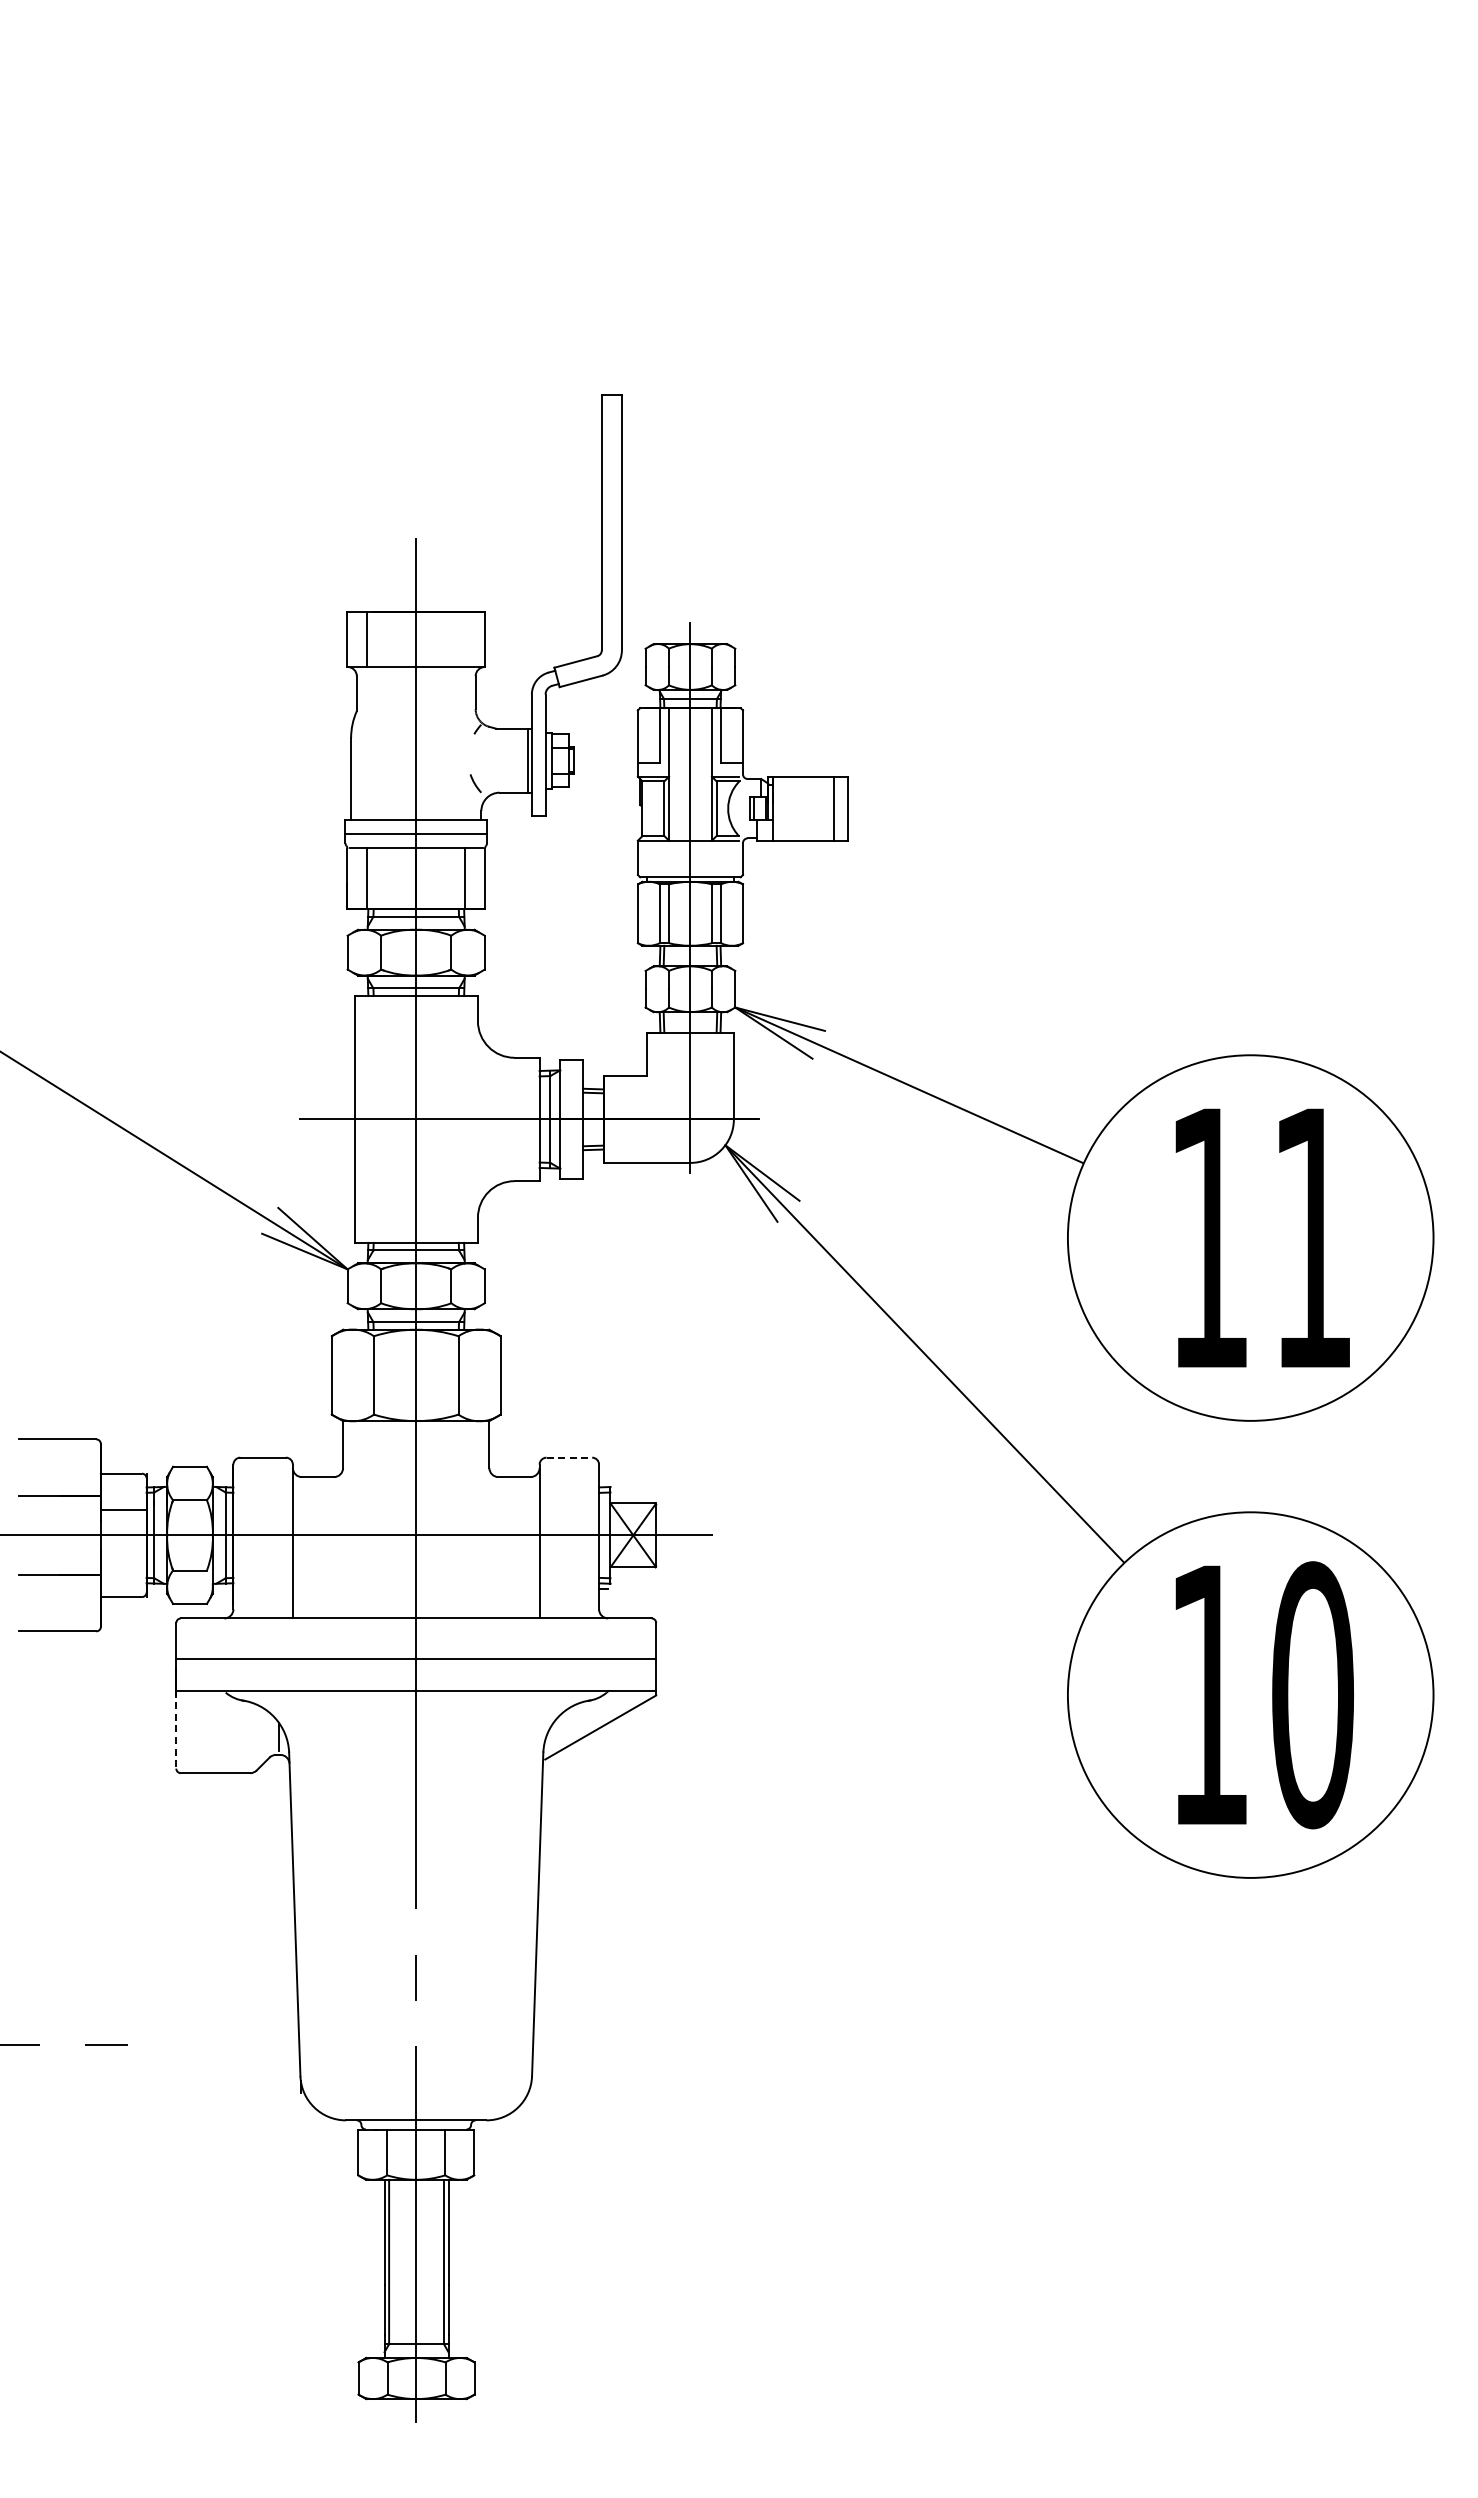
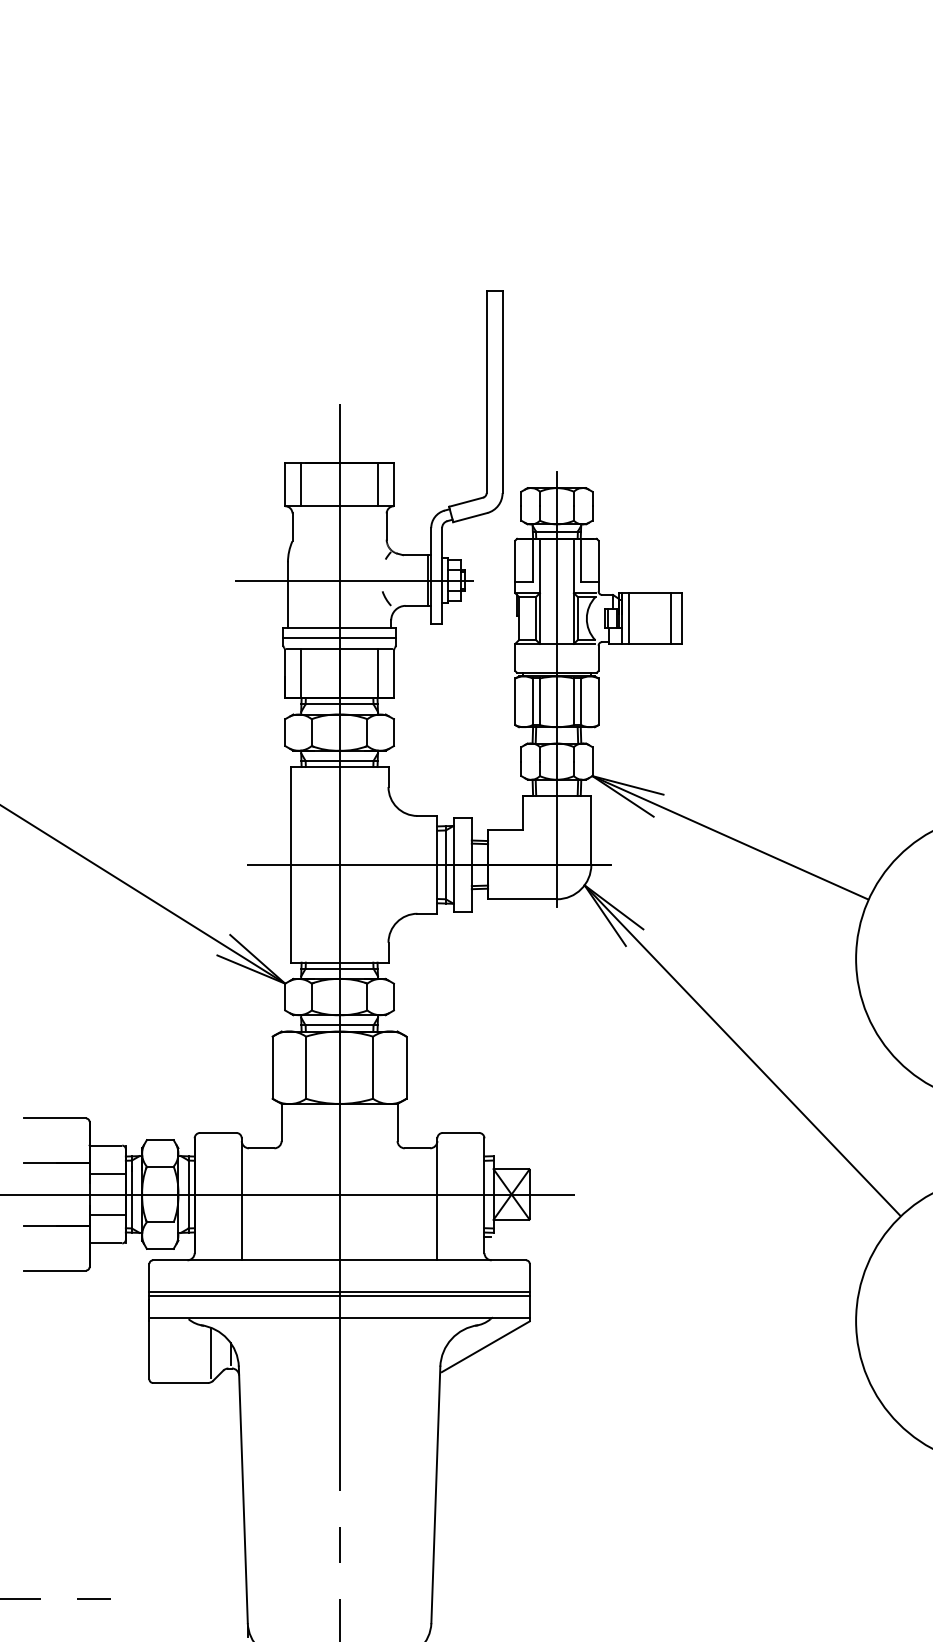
line: (465, 639) -> (378, 484), added
line: (434, 760) -> (354, 580), added
line: (781, 808) -> (629, 618), added
line: (569, 1457) -> (461, 1132), dashed -> solid
line: (123, 1560) -> (107, 1214), added
line: (416, 1663) -> (339, 1296), added
line: (176, 1729) -> (149, 1348), dashed -> solid
line: (254, 1735) -> (211, 1353), added

